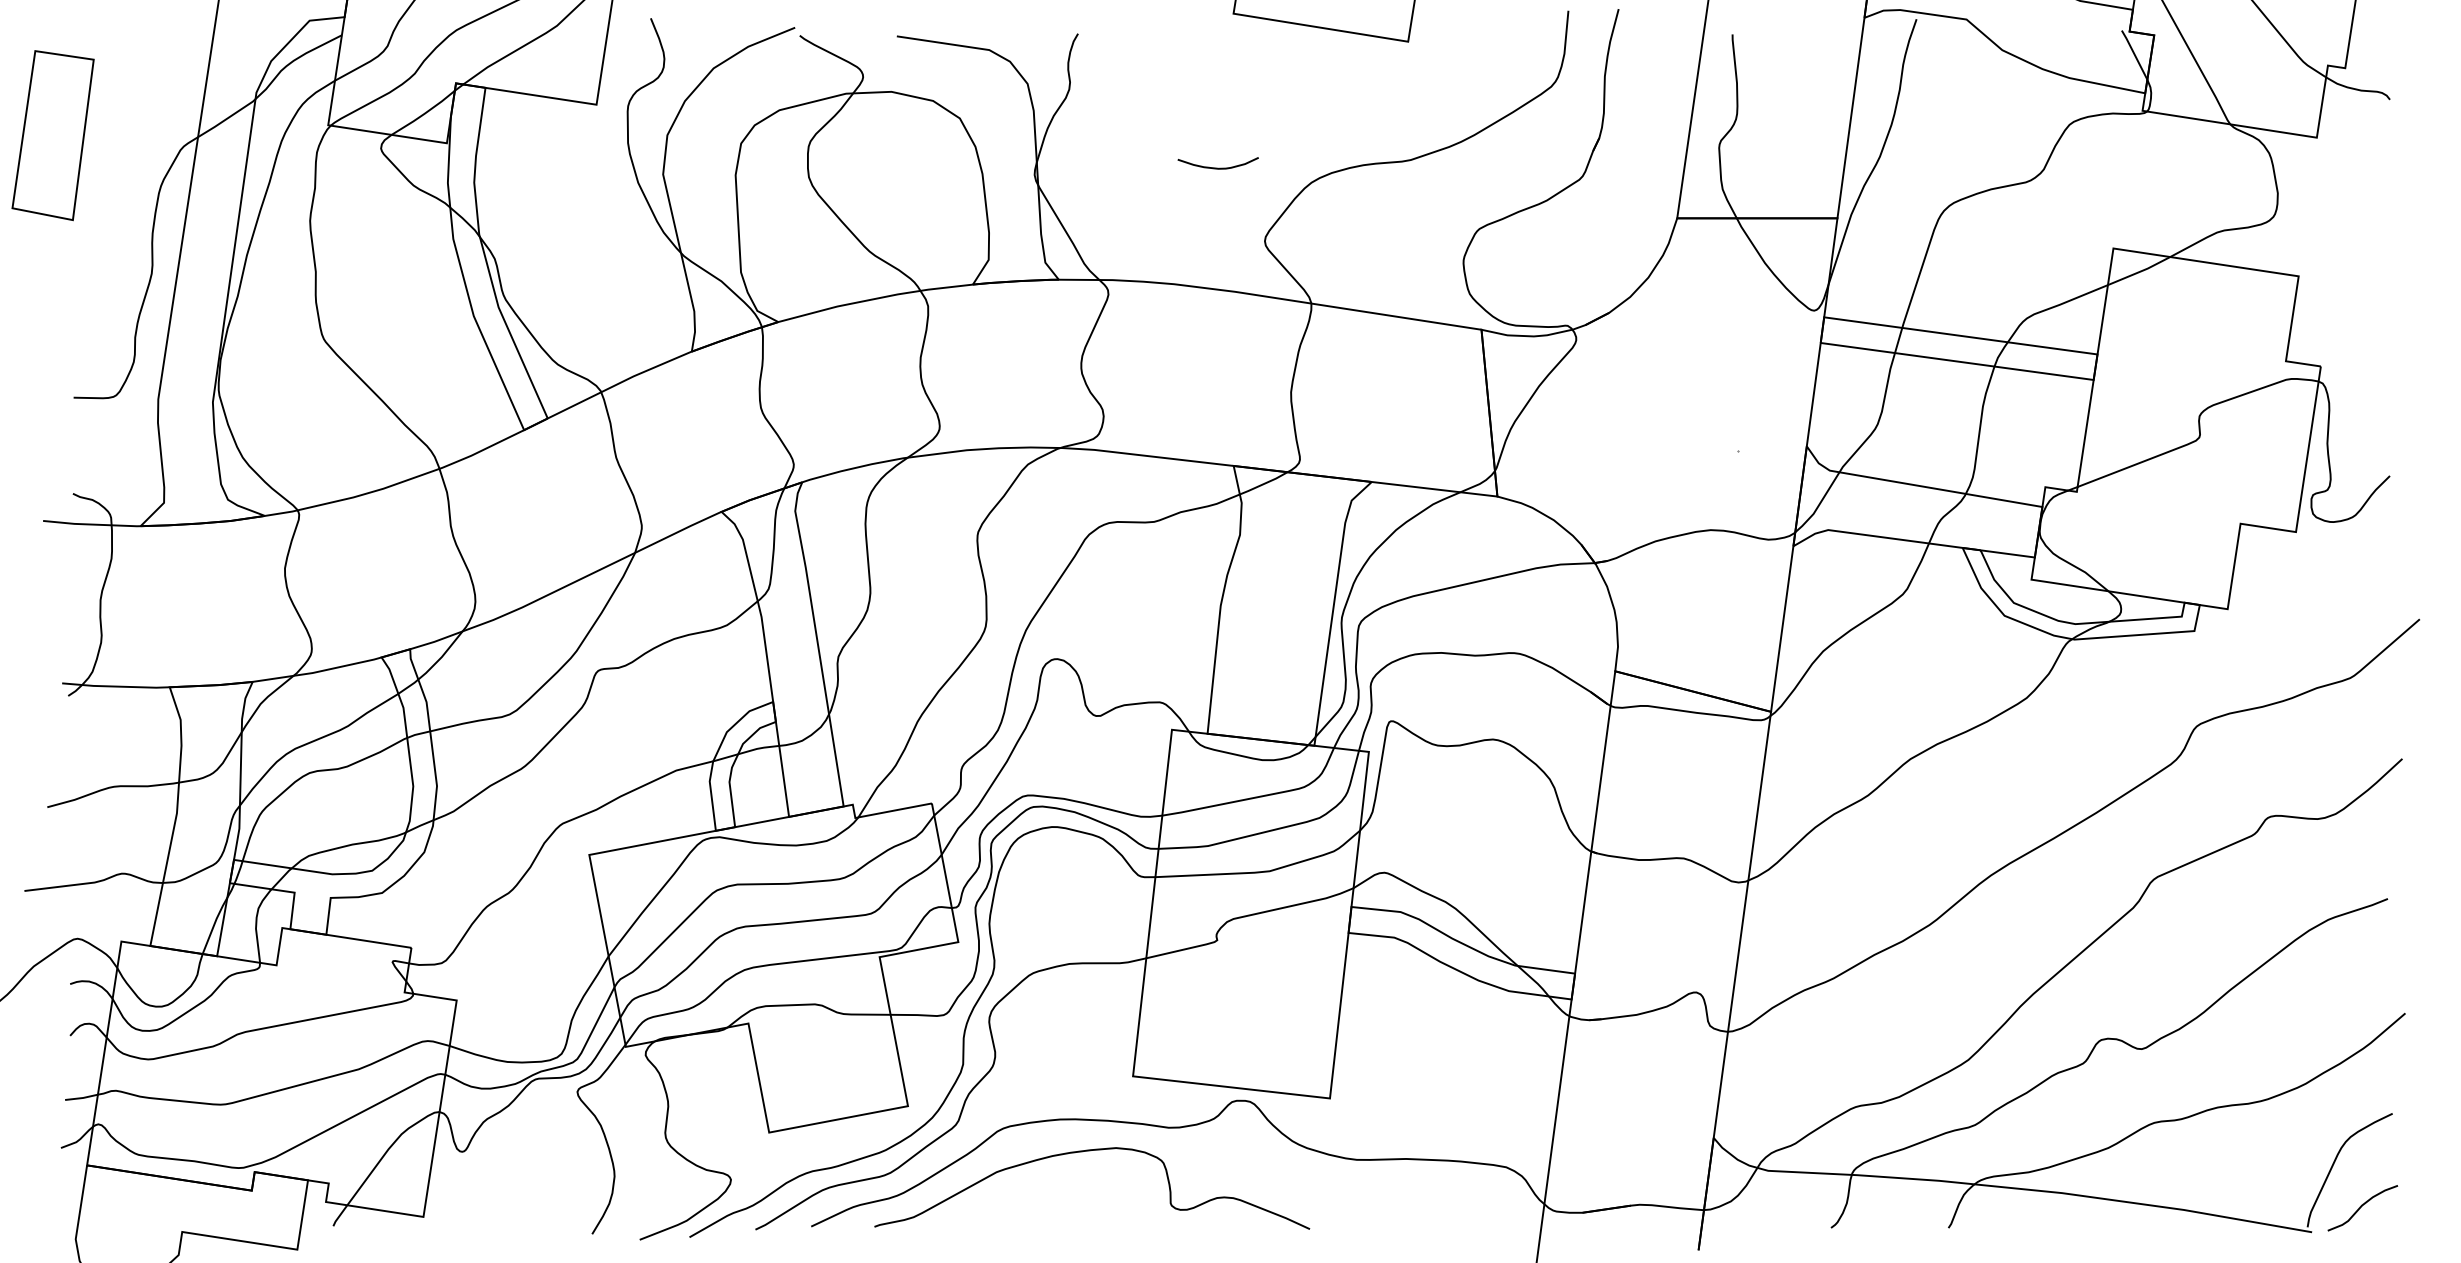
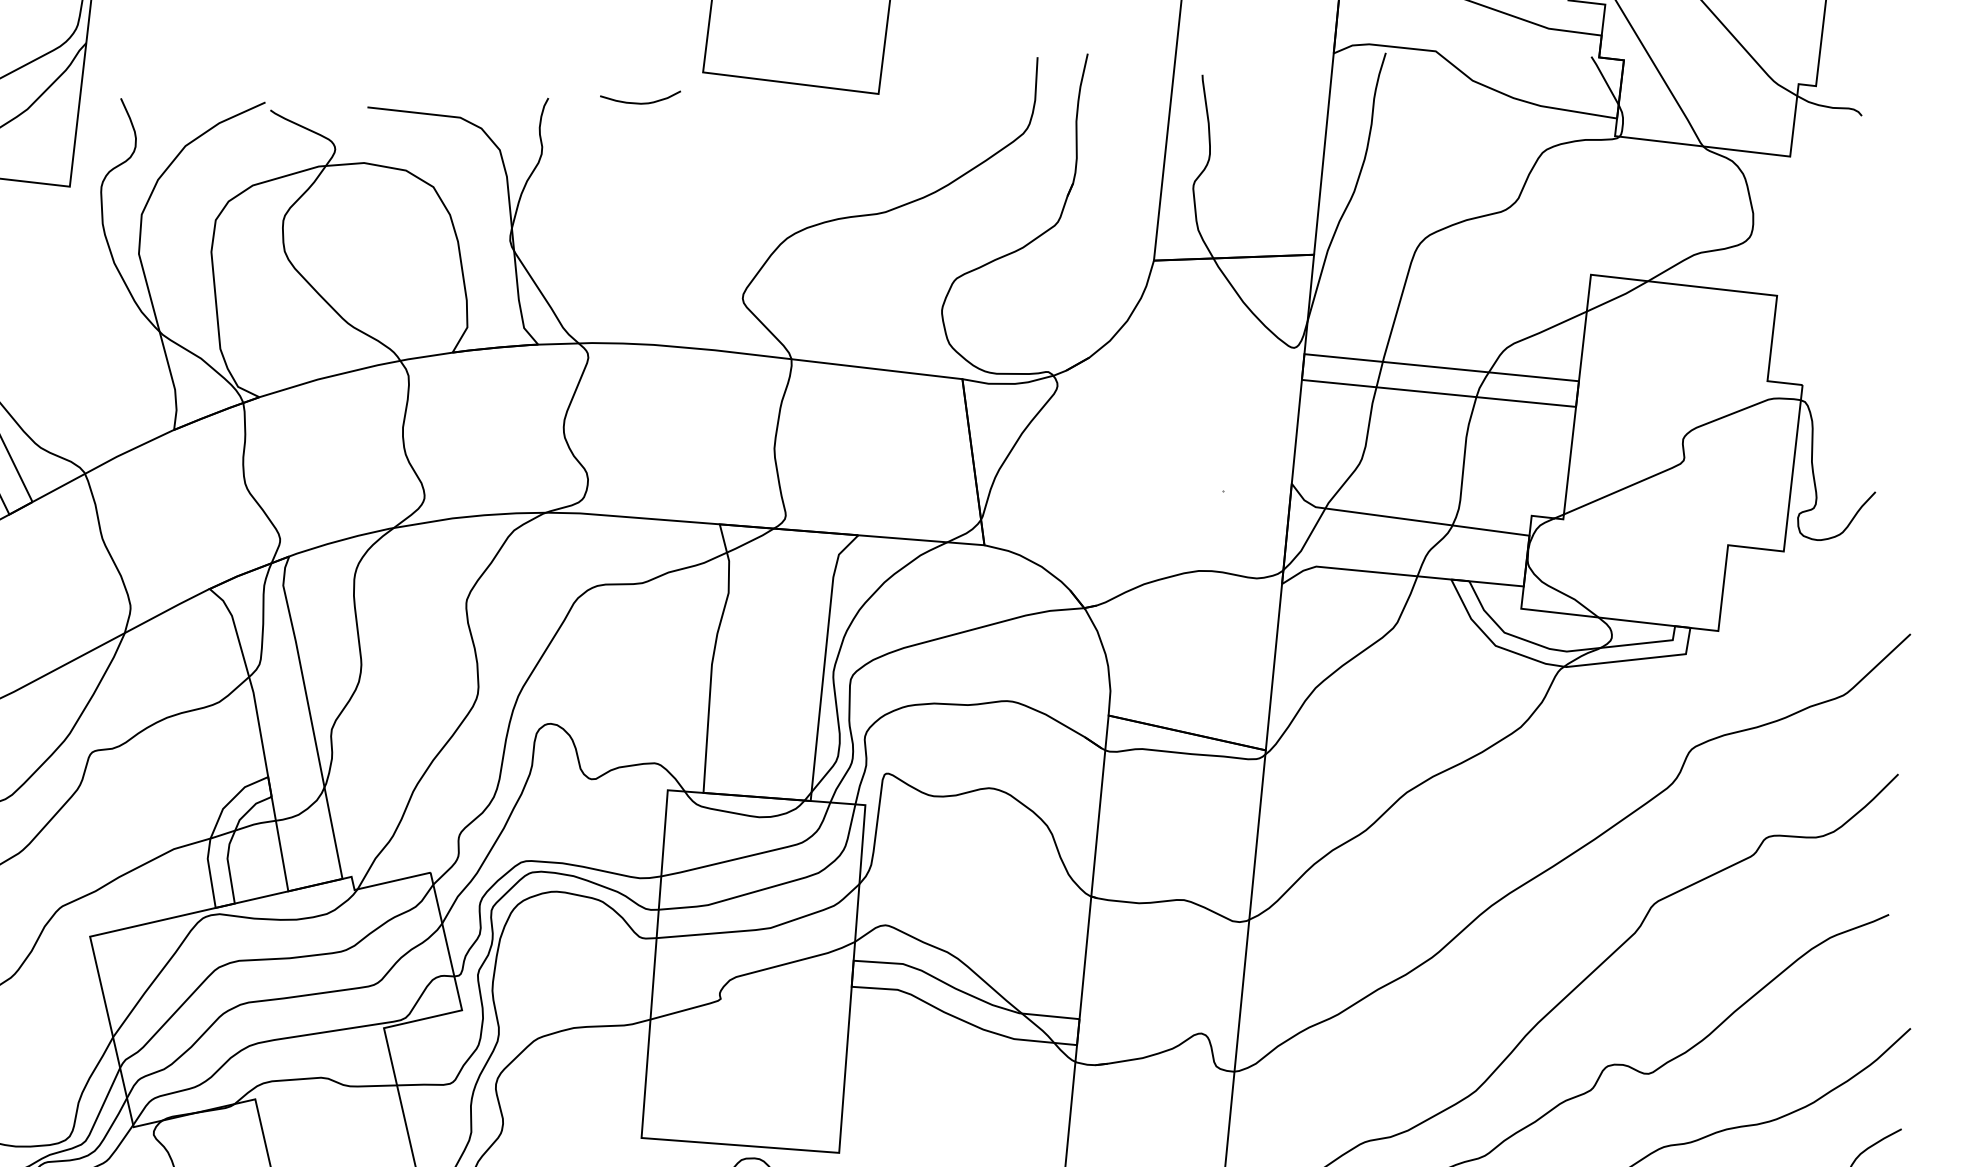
curve: (1217, 167) -> (640, 102), moved

